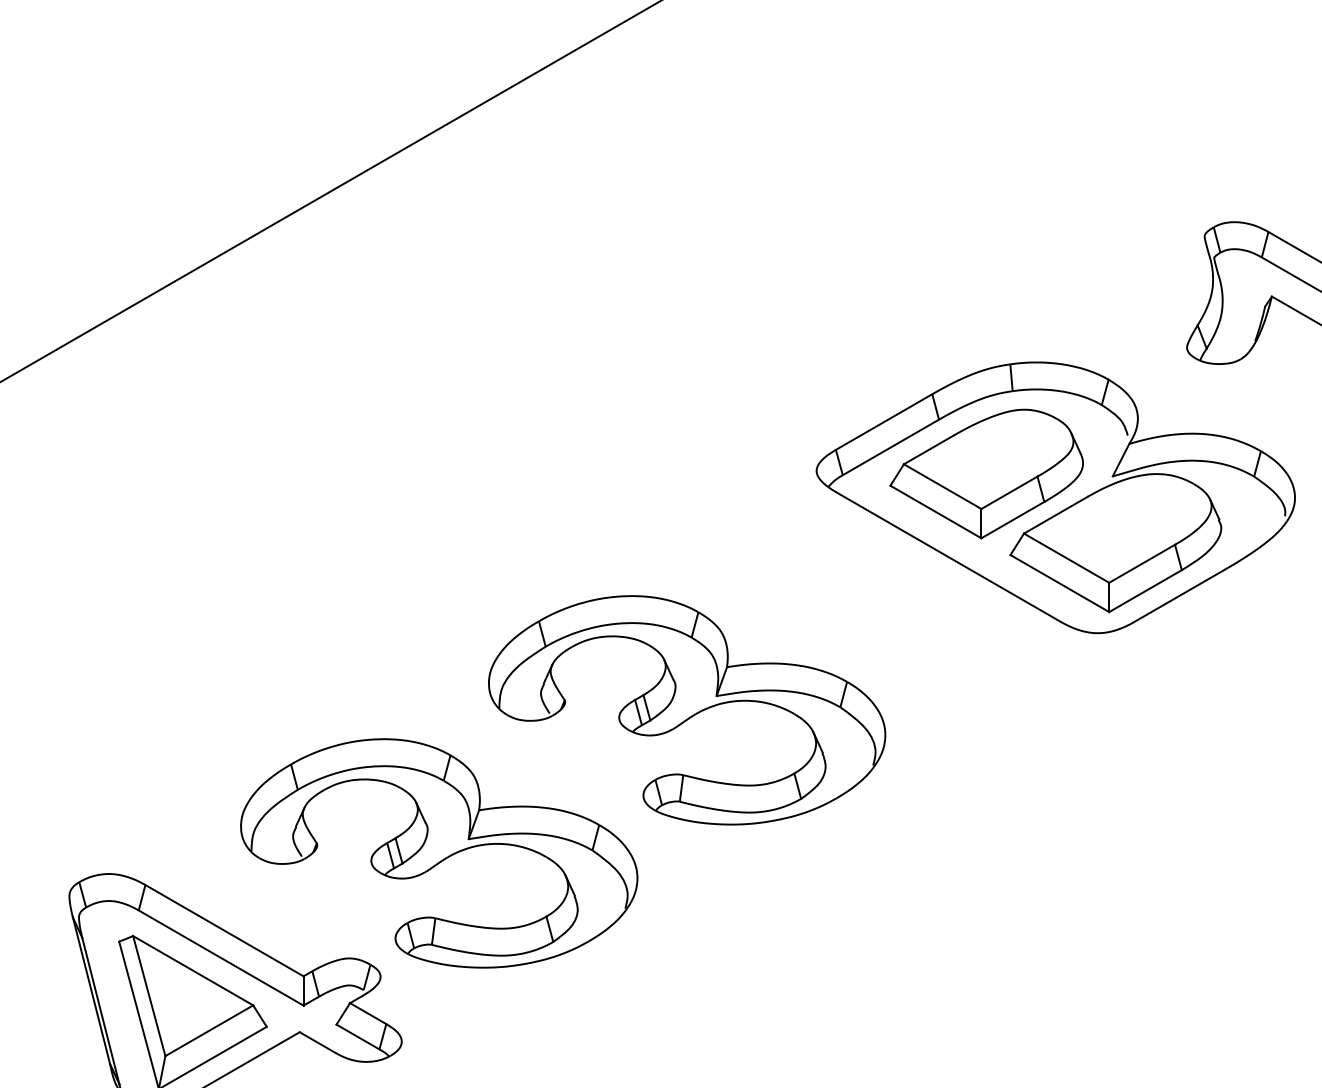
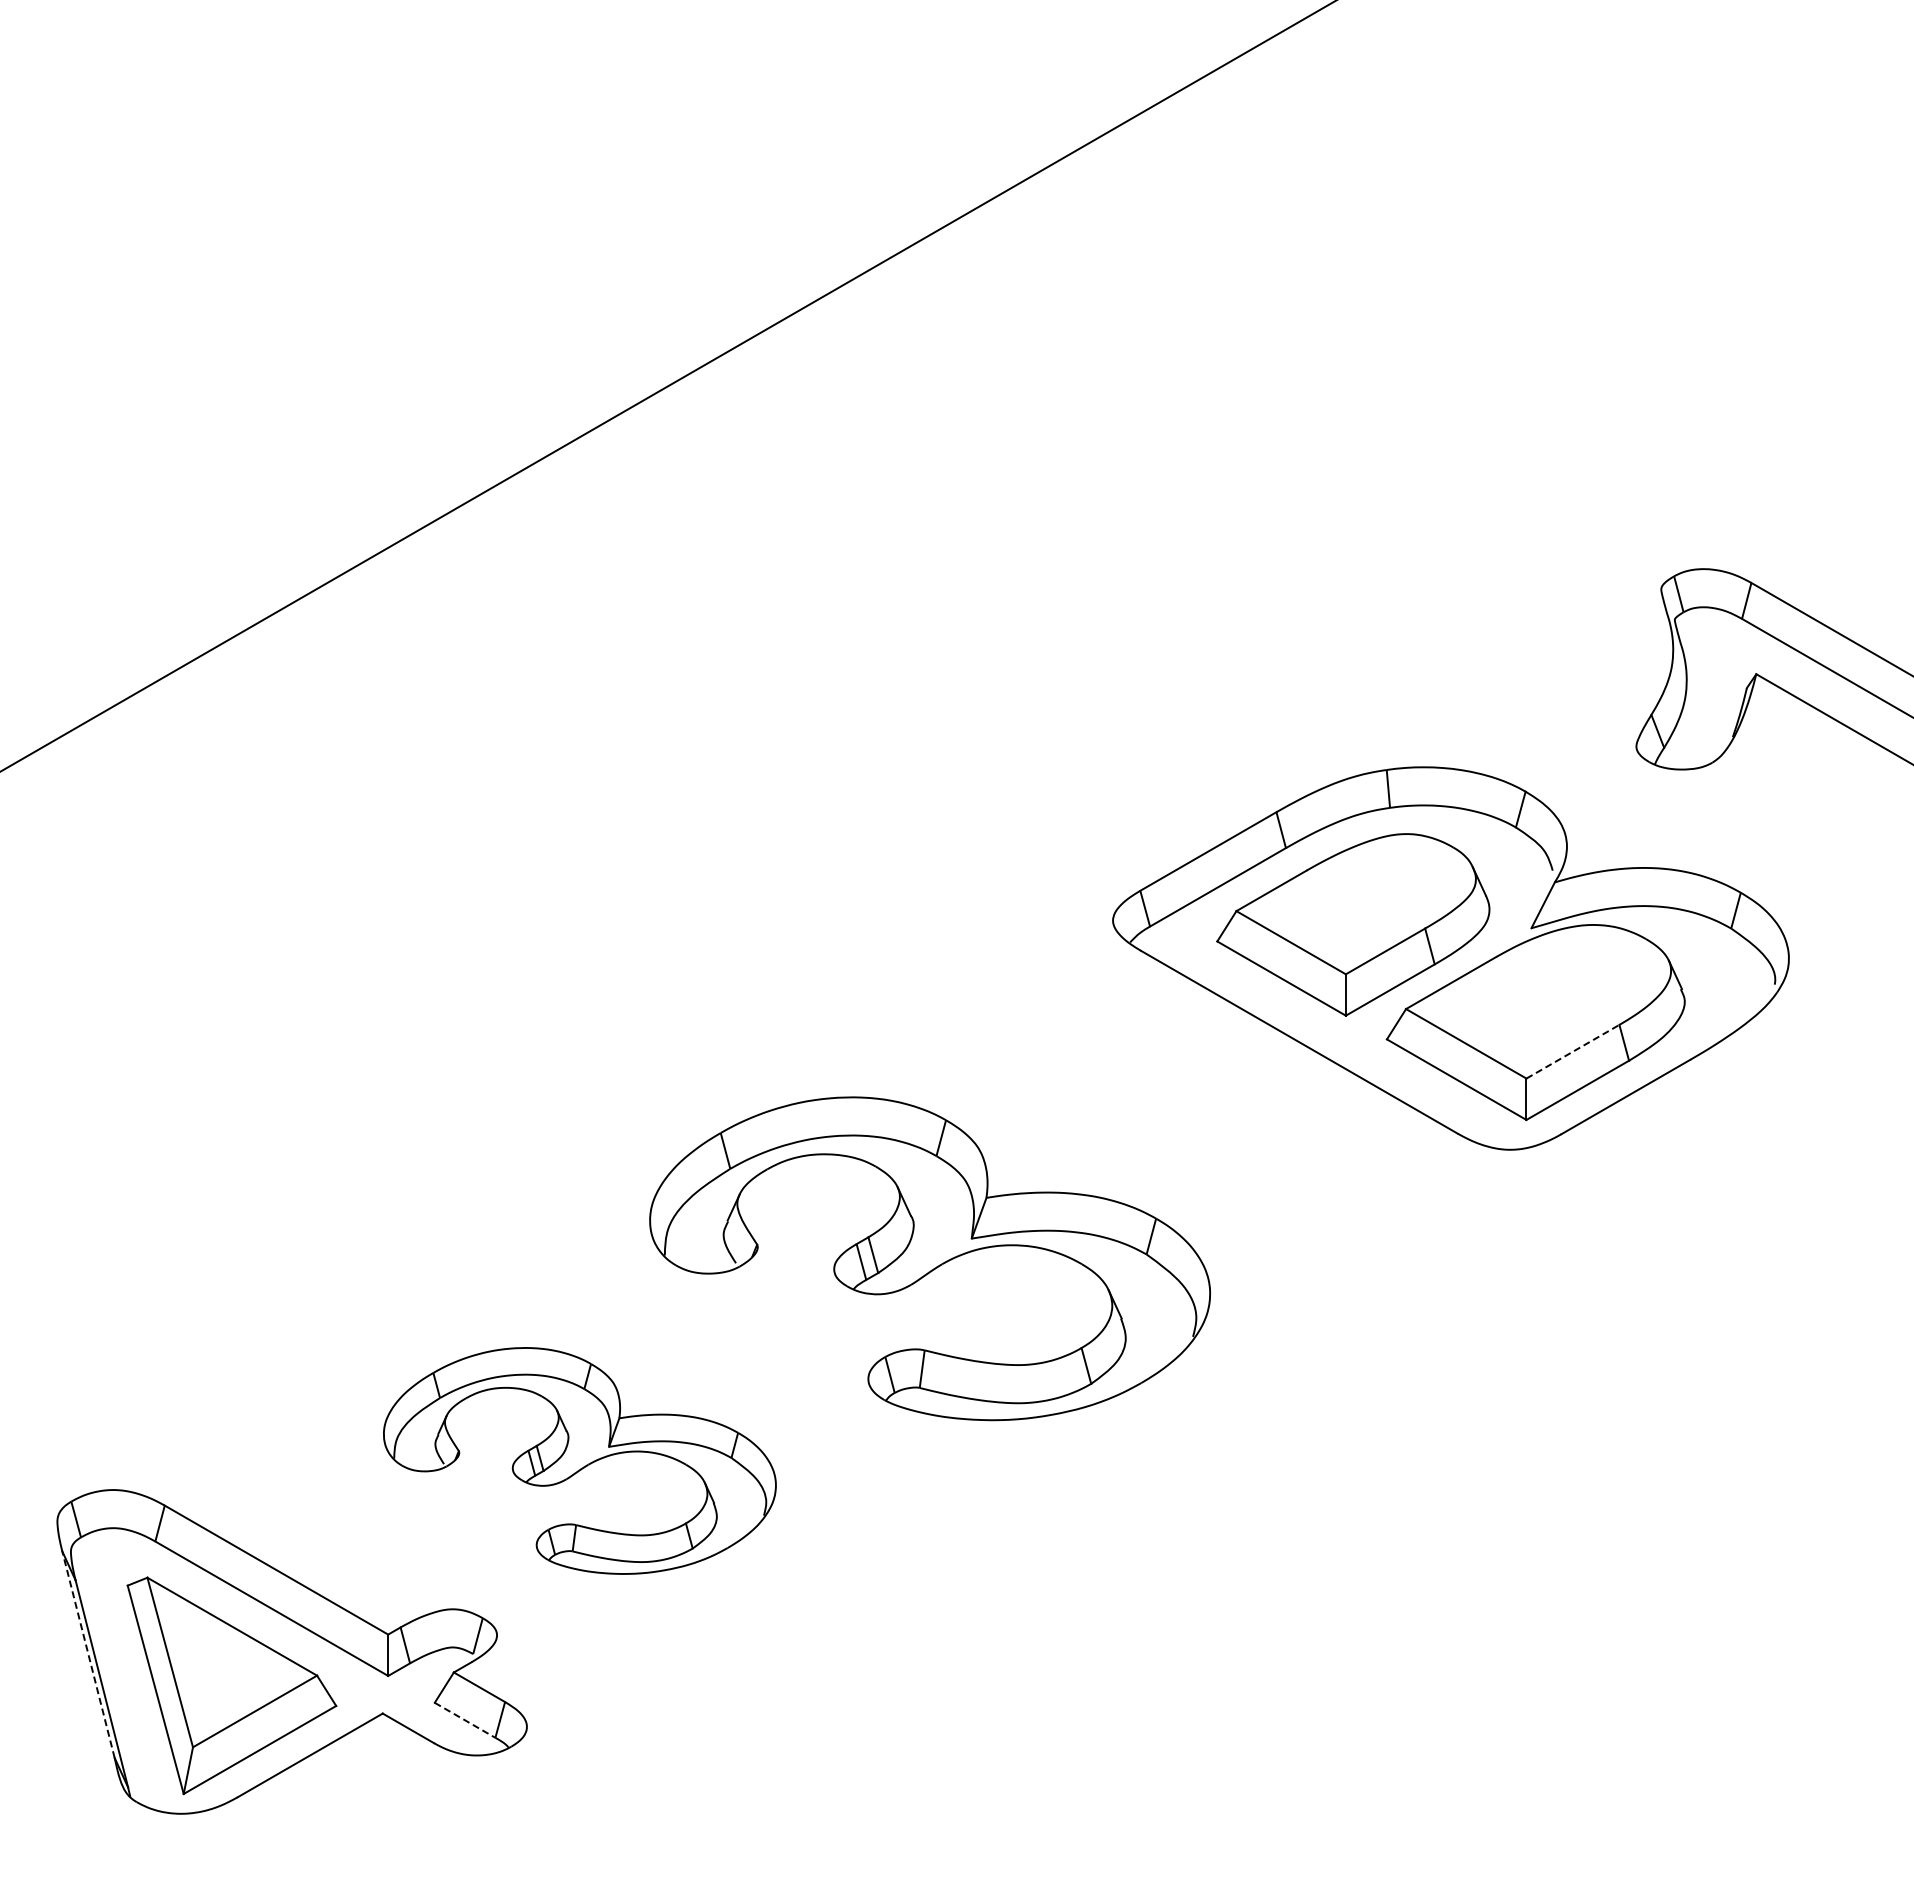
line: (1141, 563) -> (1572, 1051), solid -> dashed
part: (438, 853) -> (579, 1460), size x0.7
line: (91, 990) -> (88, 1654), solid -> dashed
line: (358, 1037) -> (465, 1720), solid -> dashed

